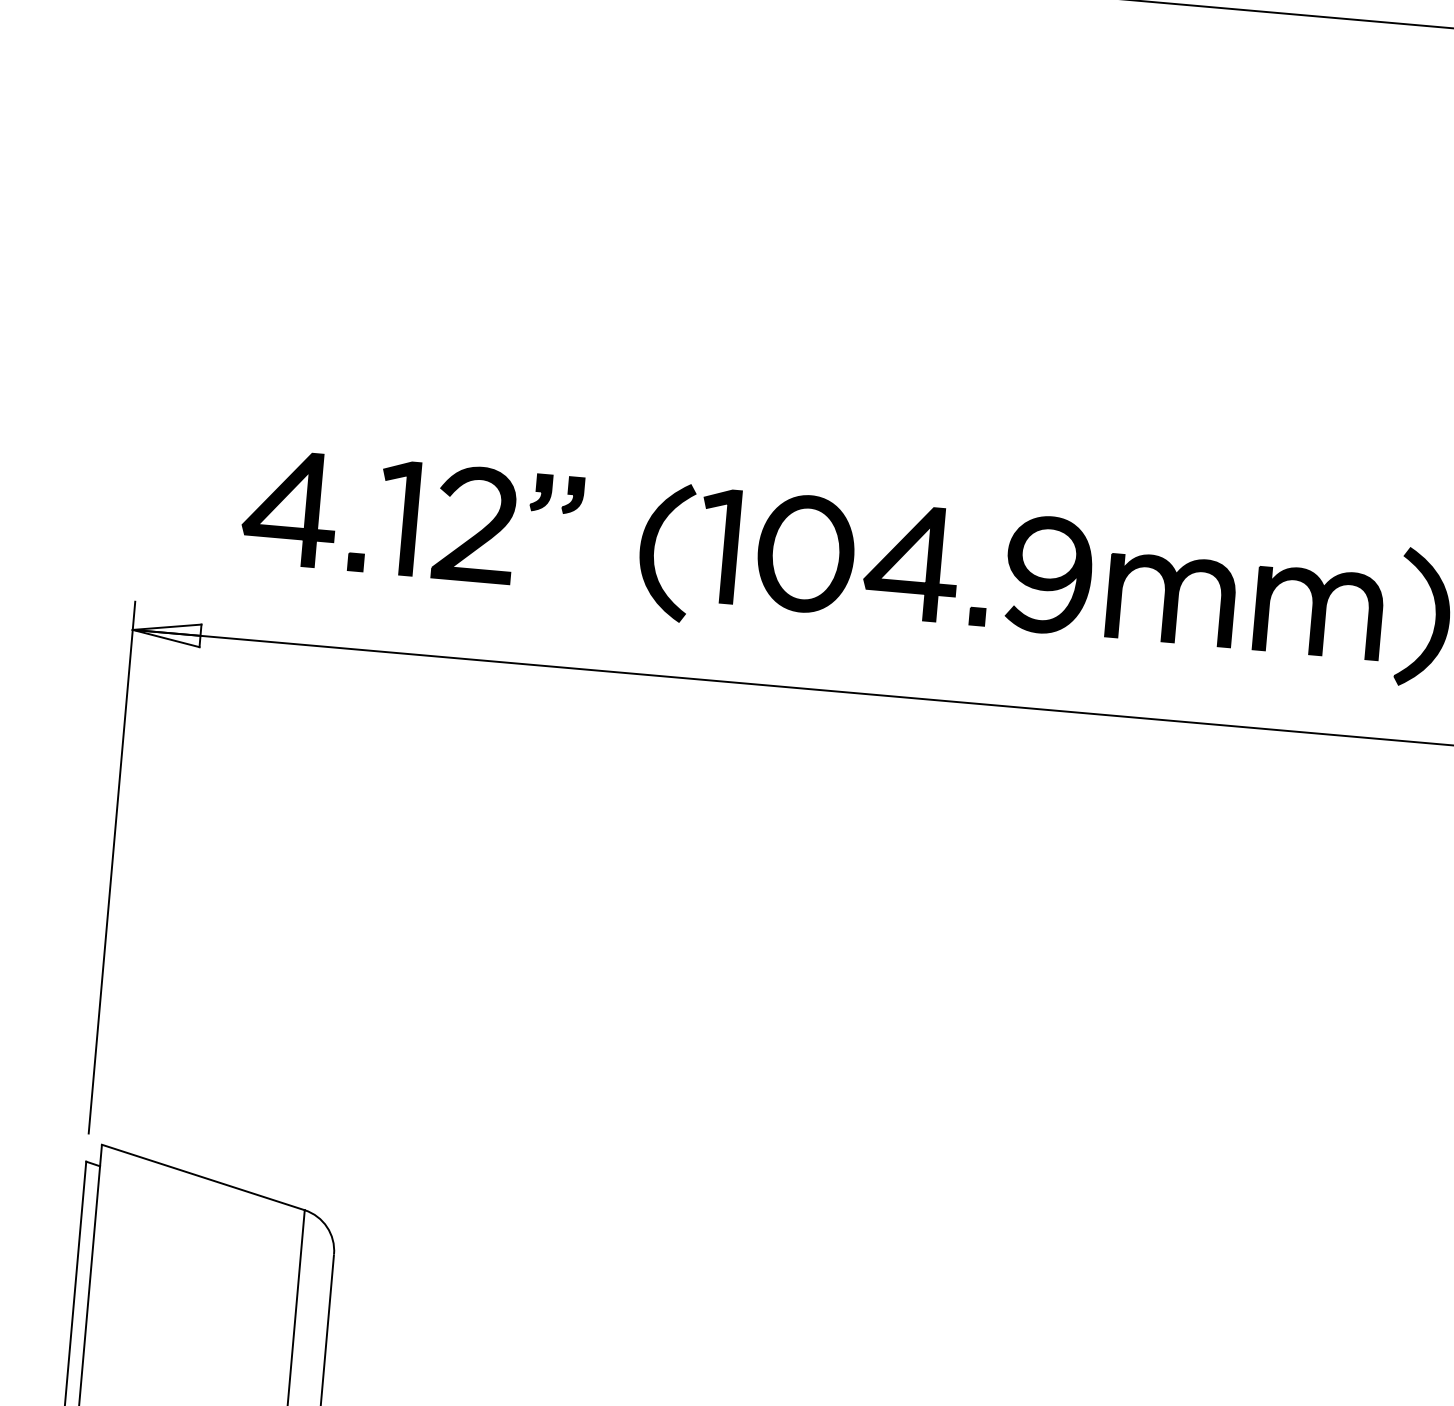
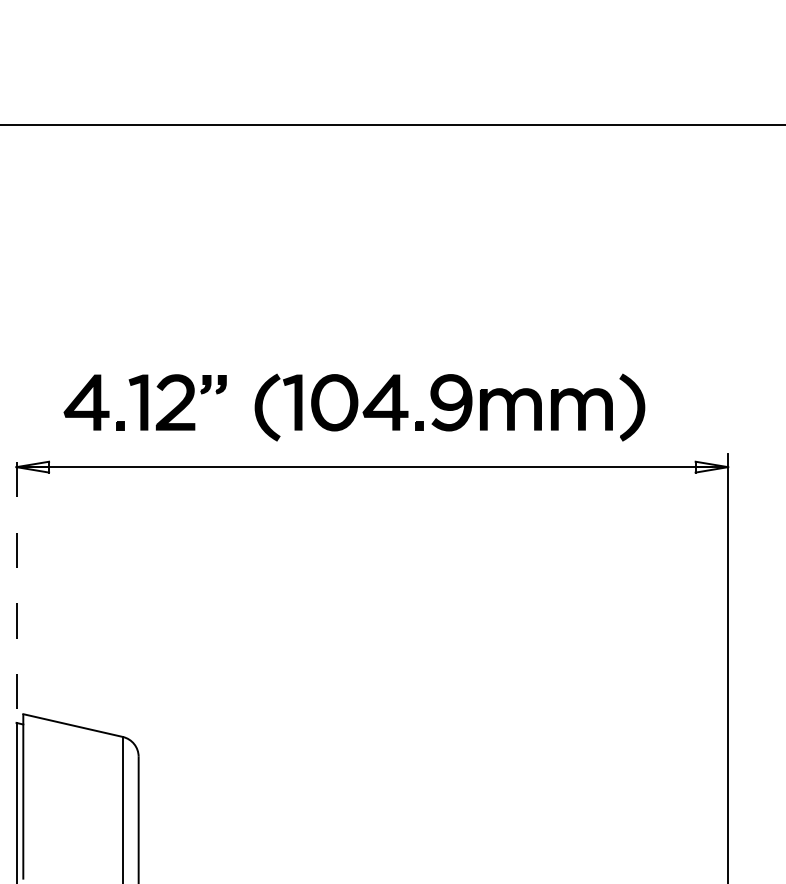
line: (111, 867) -> (16, 581), solid -> dashed

